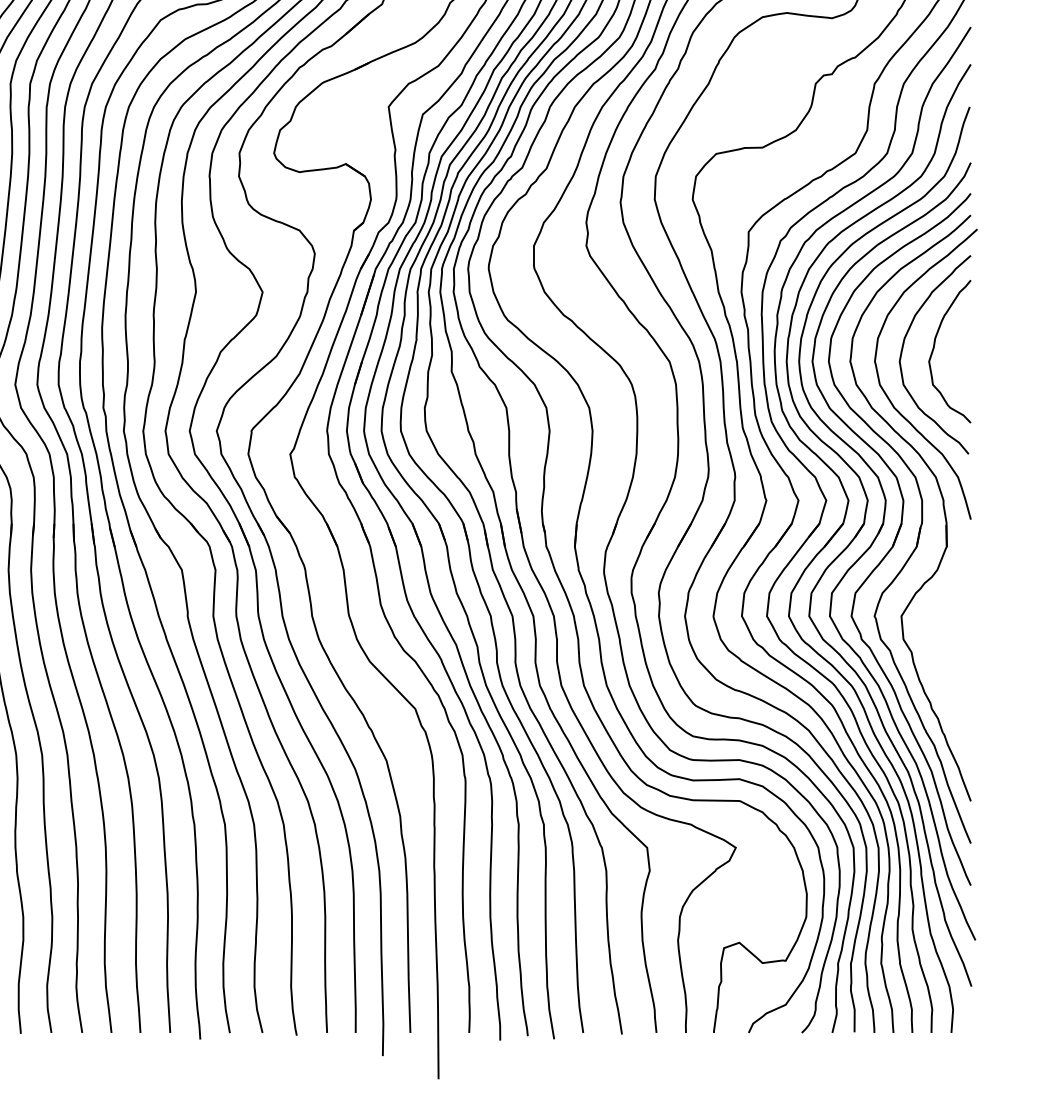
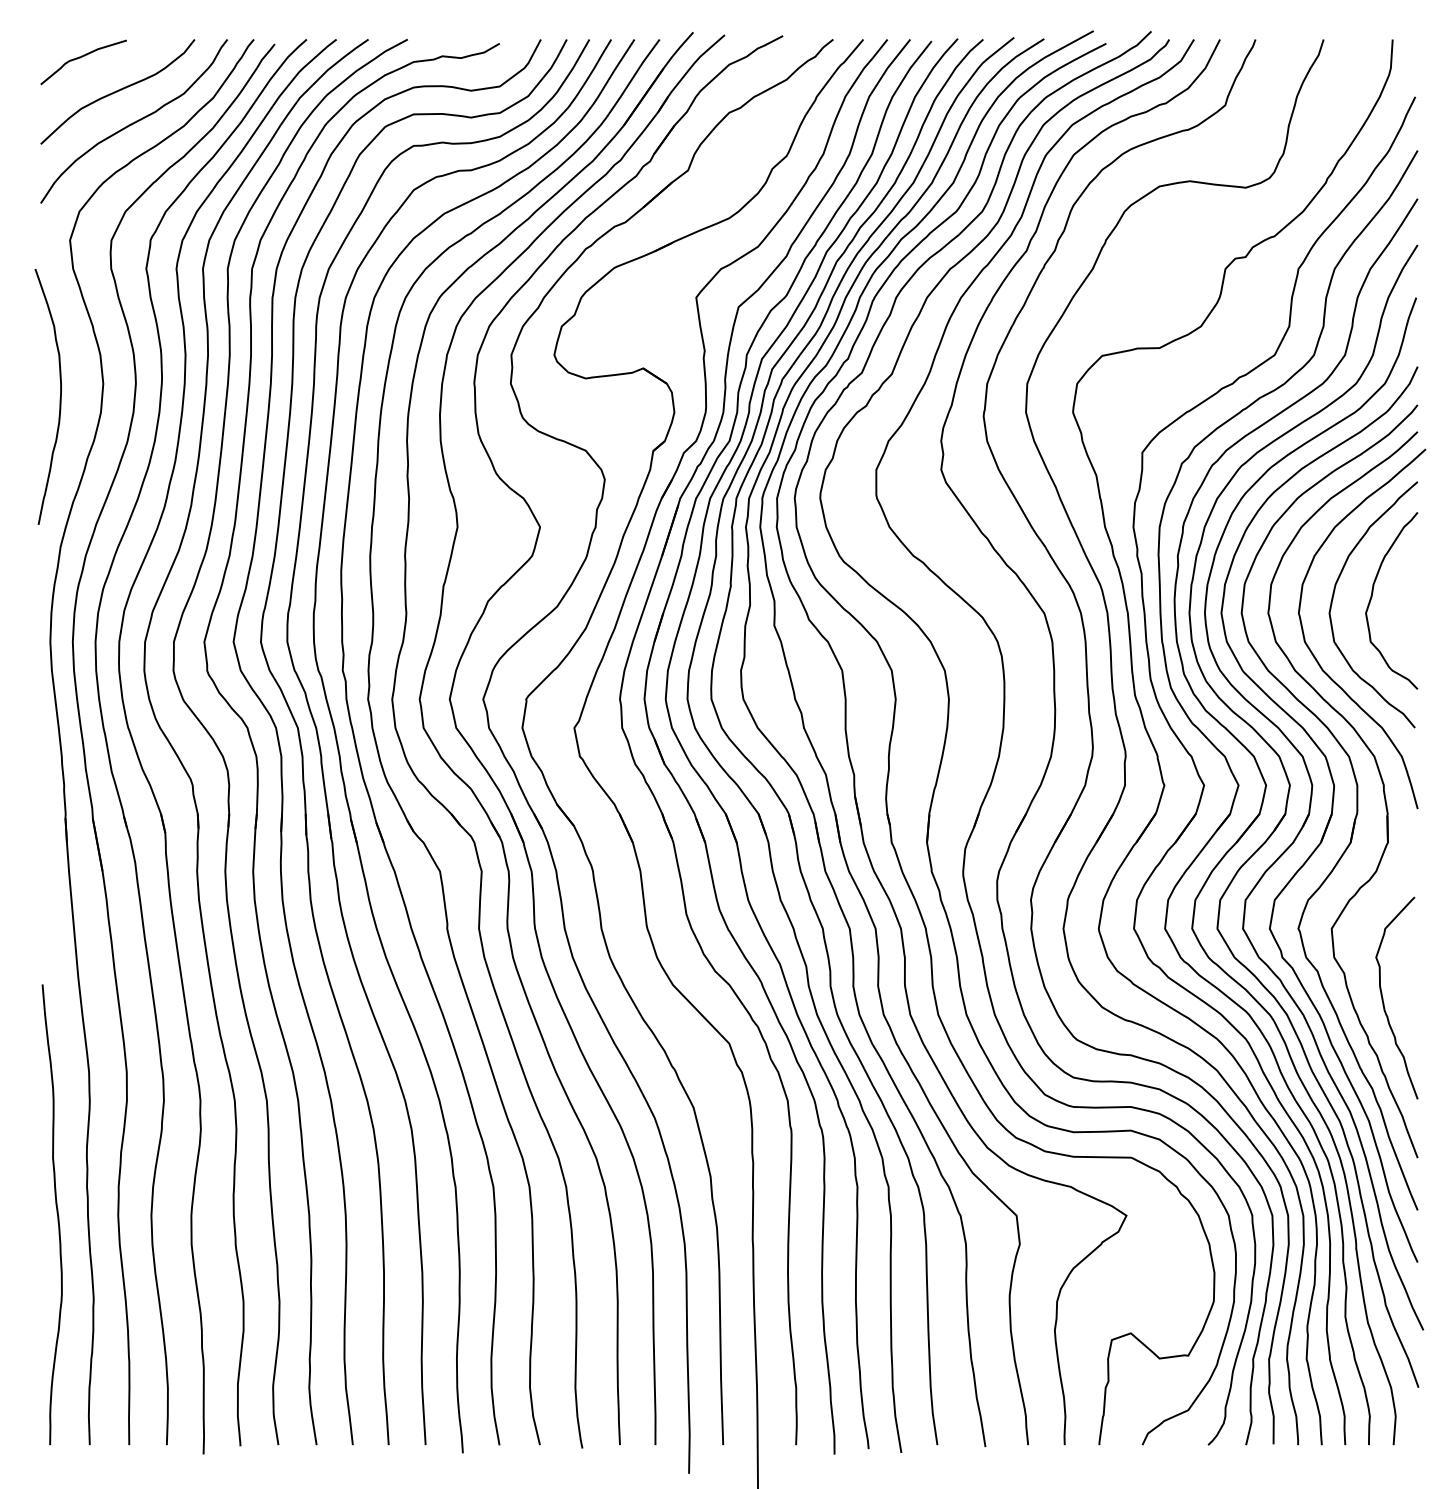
curve: (943, 671) -> (1383, 997), added

